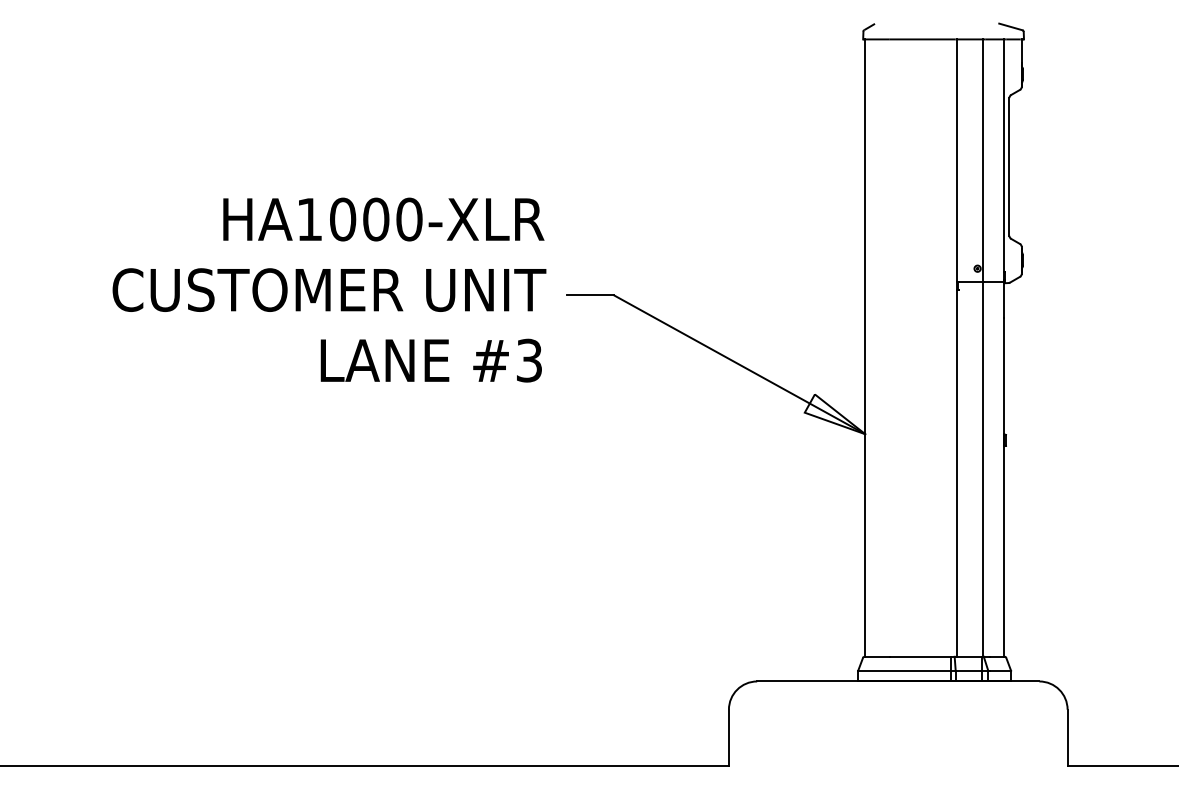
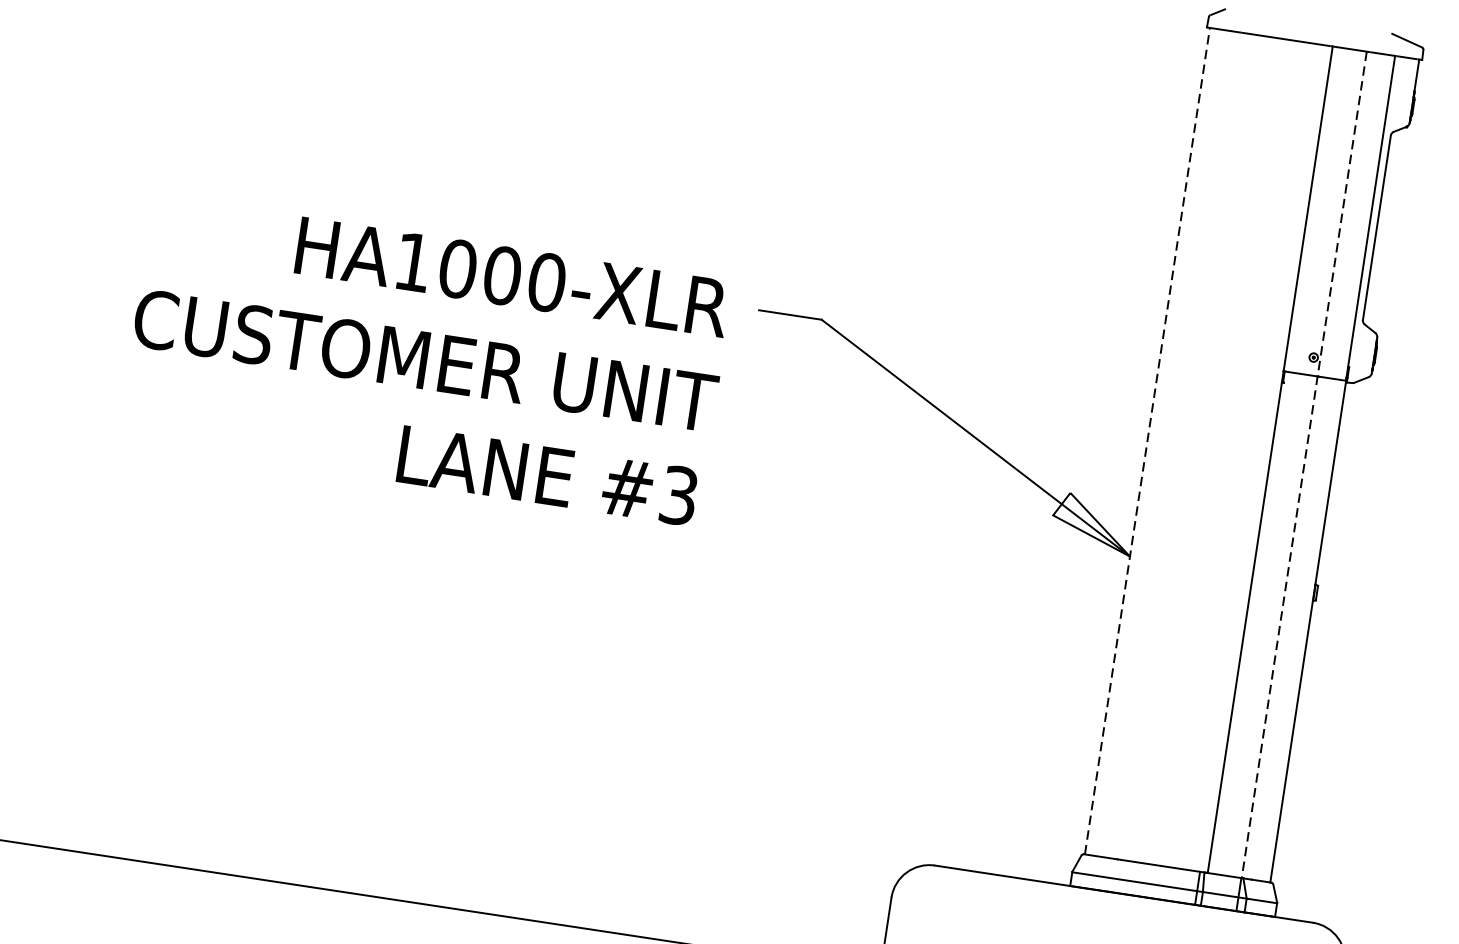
text: (329, 289) -> (425, 359), moved
line: (865, 348) -> (1147, 441), solid -> dashed
line: (982, 348) -> (1304, 465), solid -> dashed

